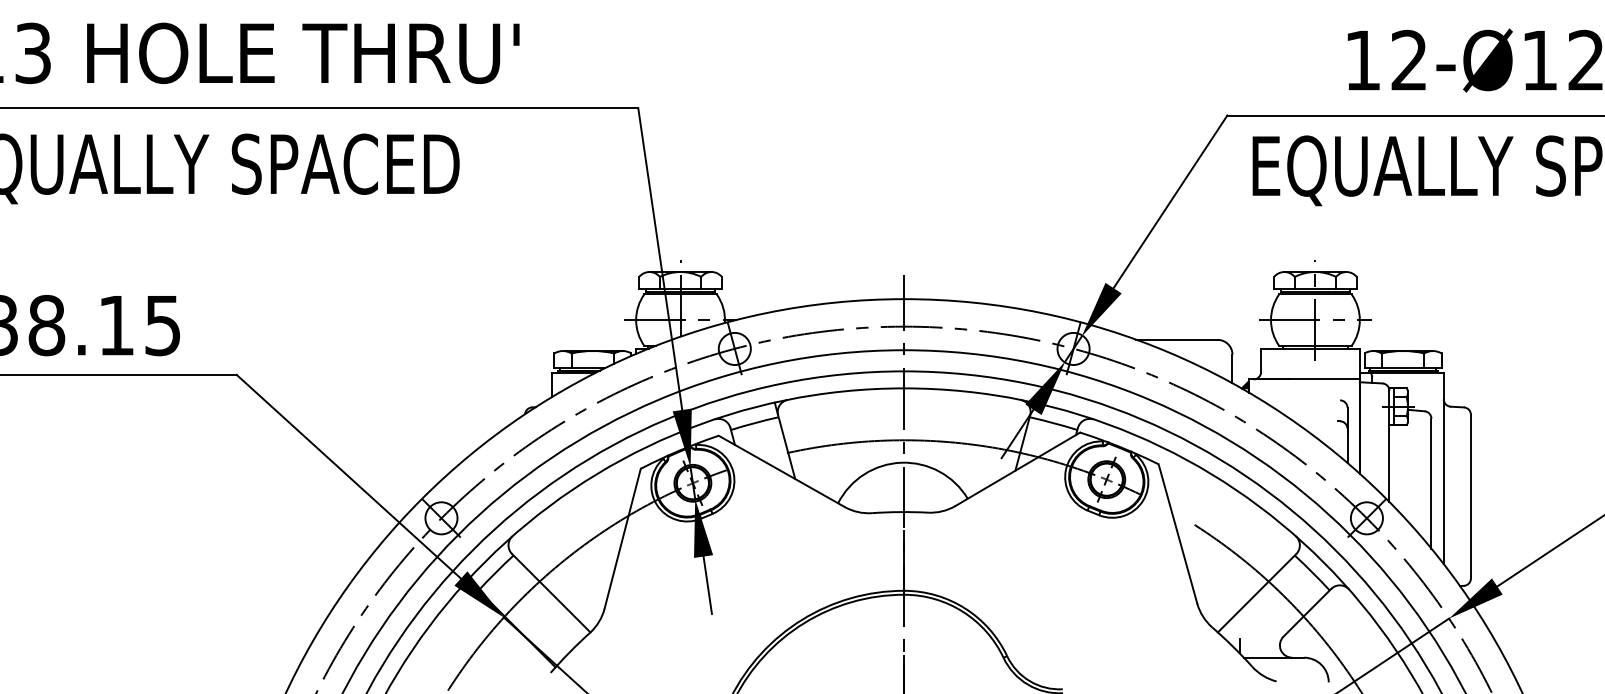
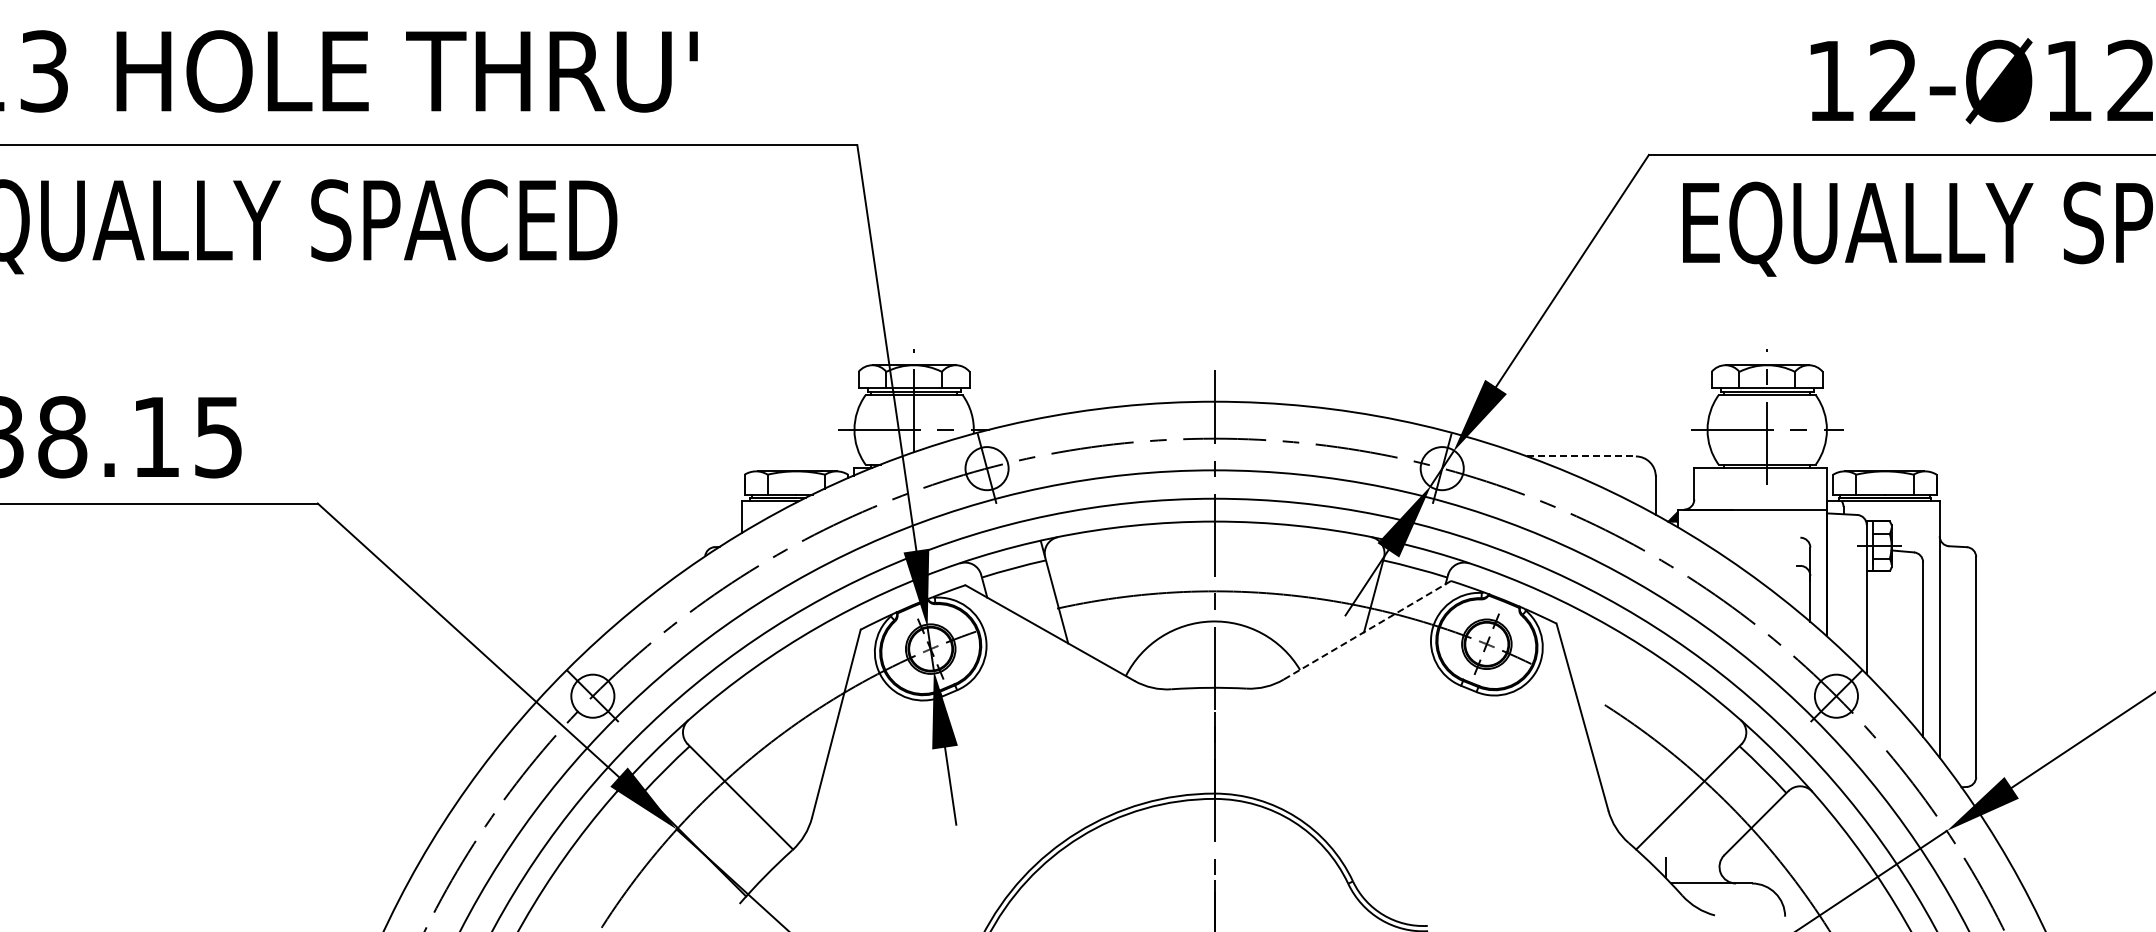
line: (1177, 339) -> (1581, 456), solid -> dashed
line: (1017, 469) -> (1367, 630), solid -> dashed

